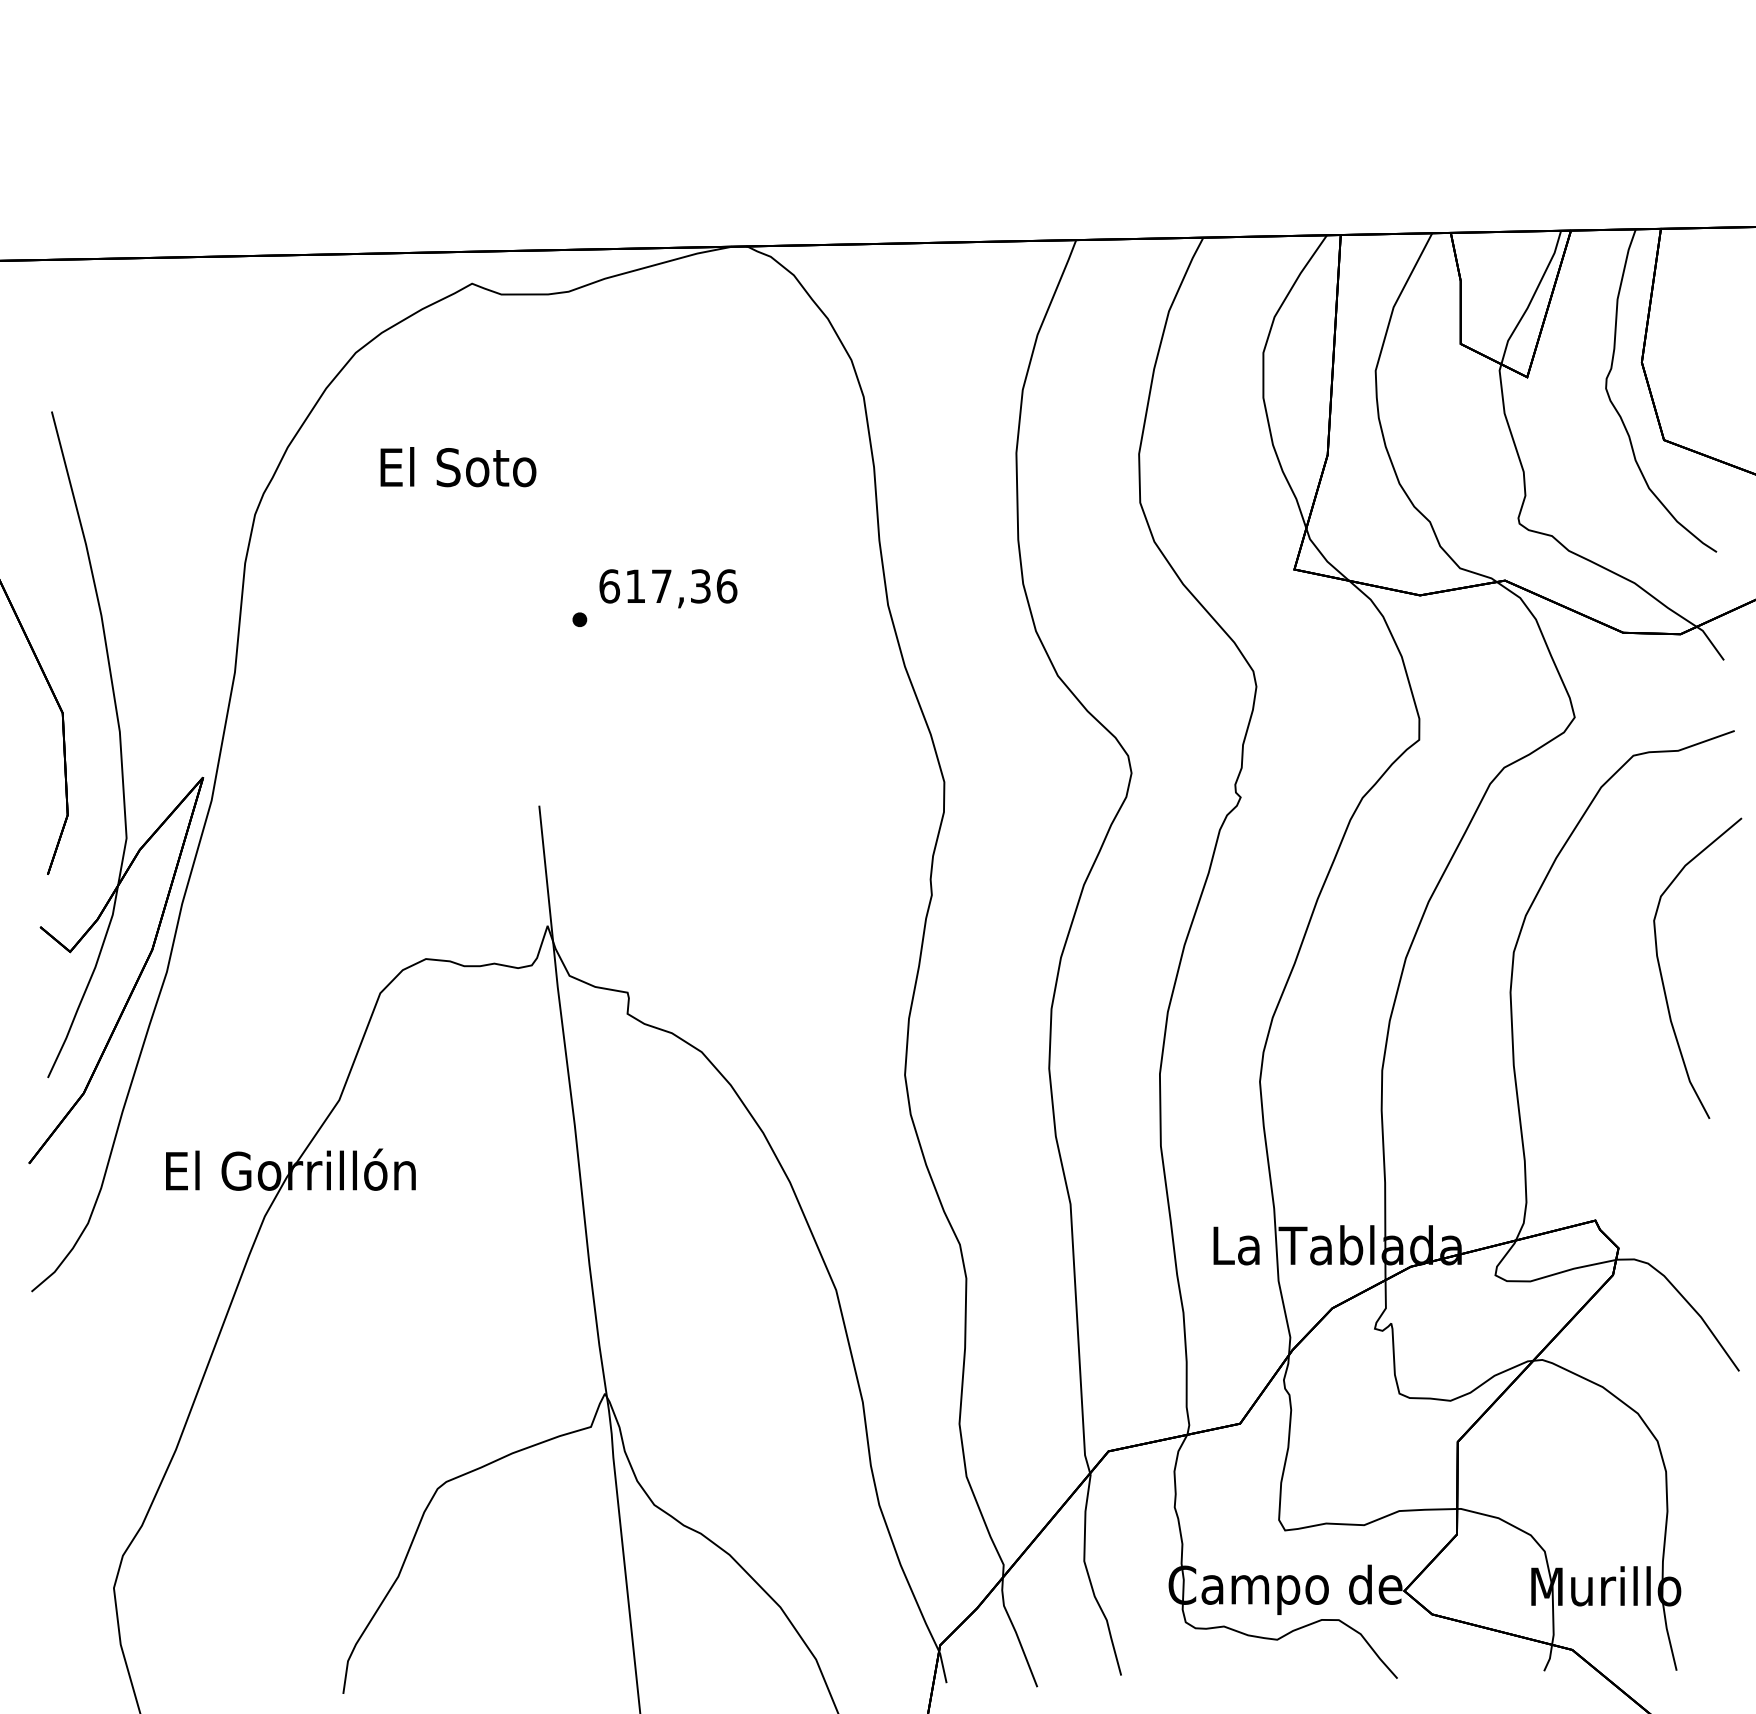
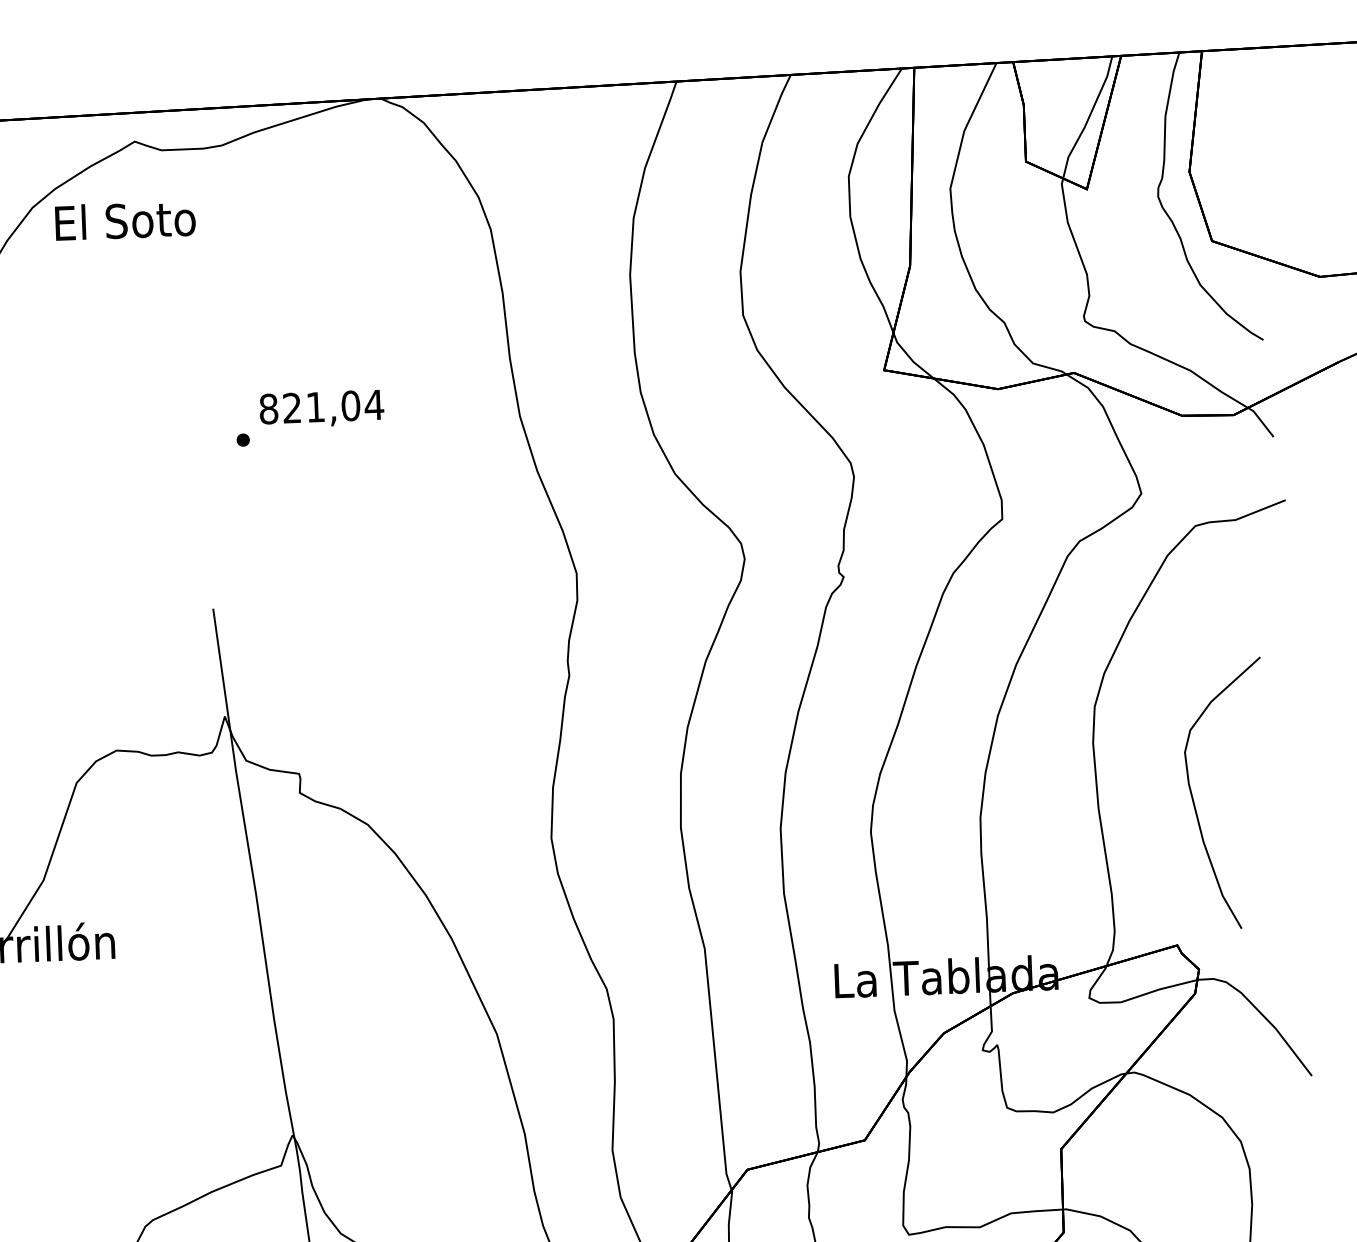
text: (458, 467) -> (125, 221), moved
text: (668, 586) -> (321, 407), 617,36 -> 821,04
curve: (1662, 975) -> (1194, 801), moved

